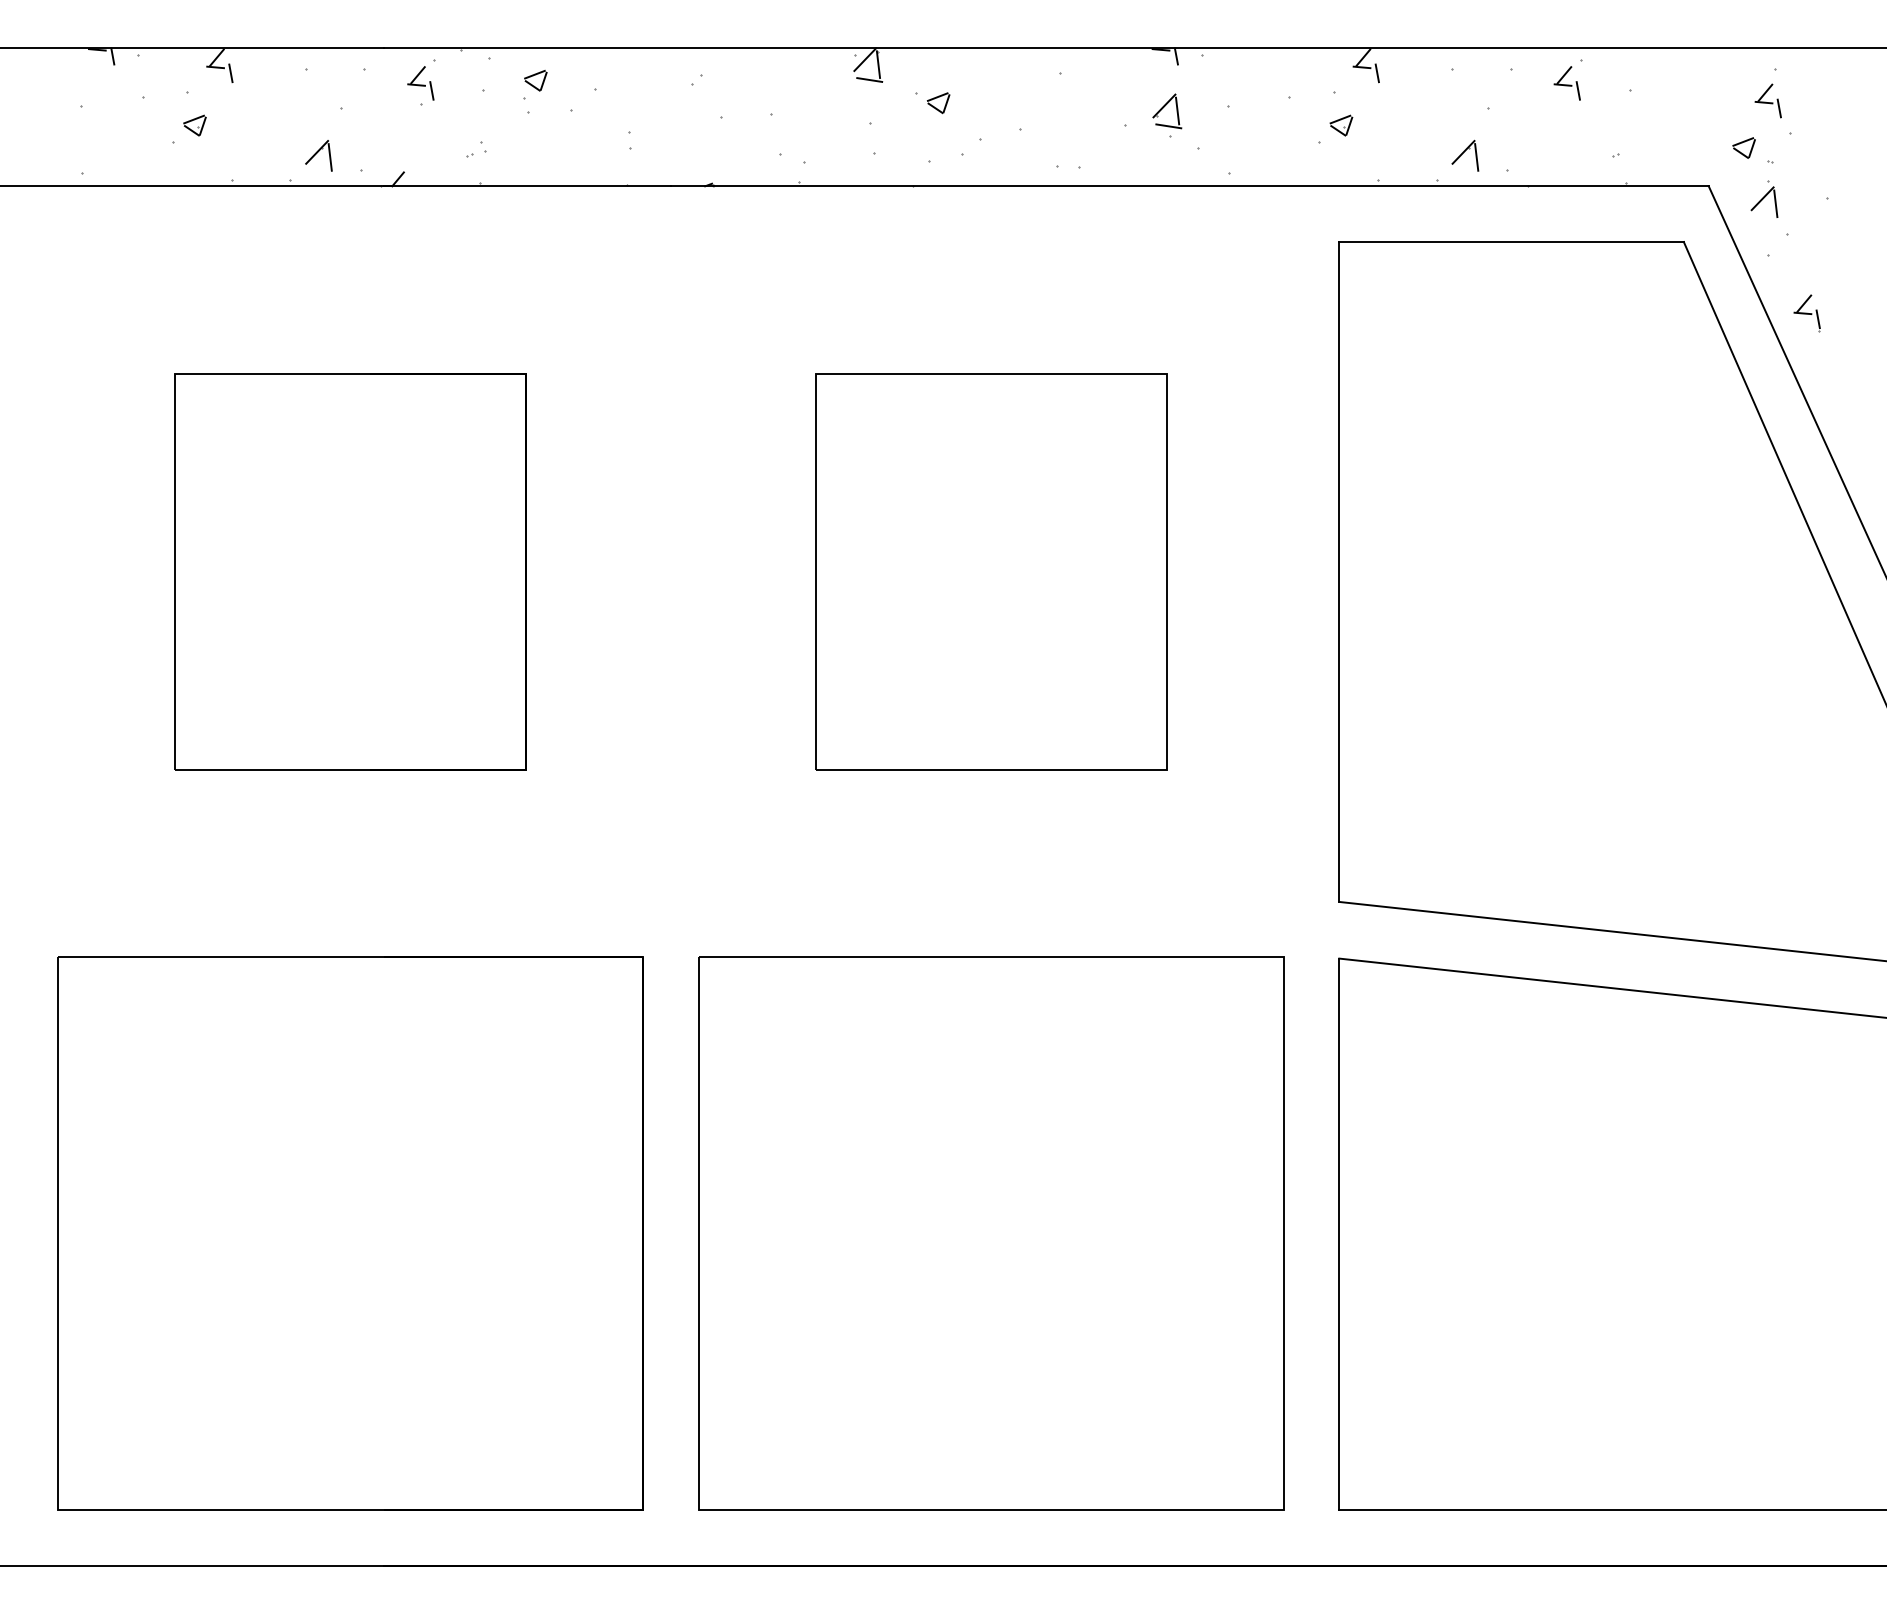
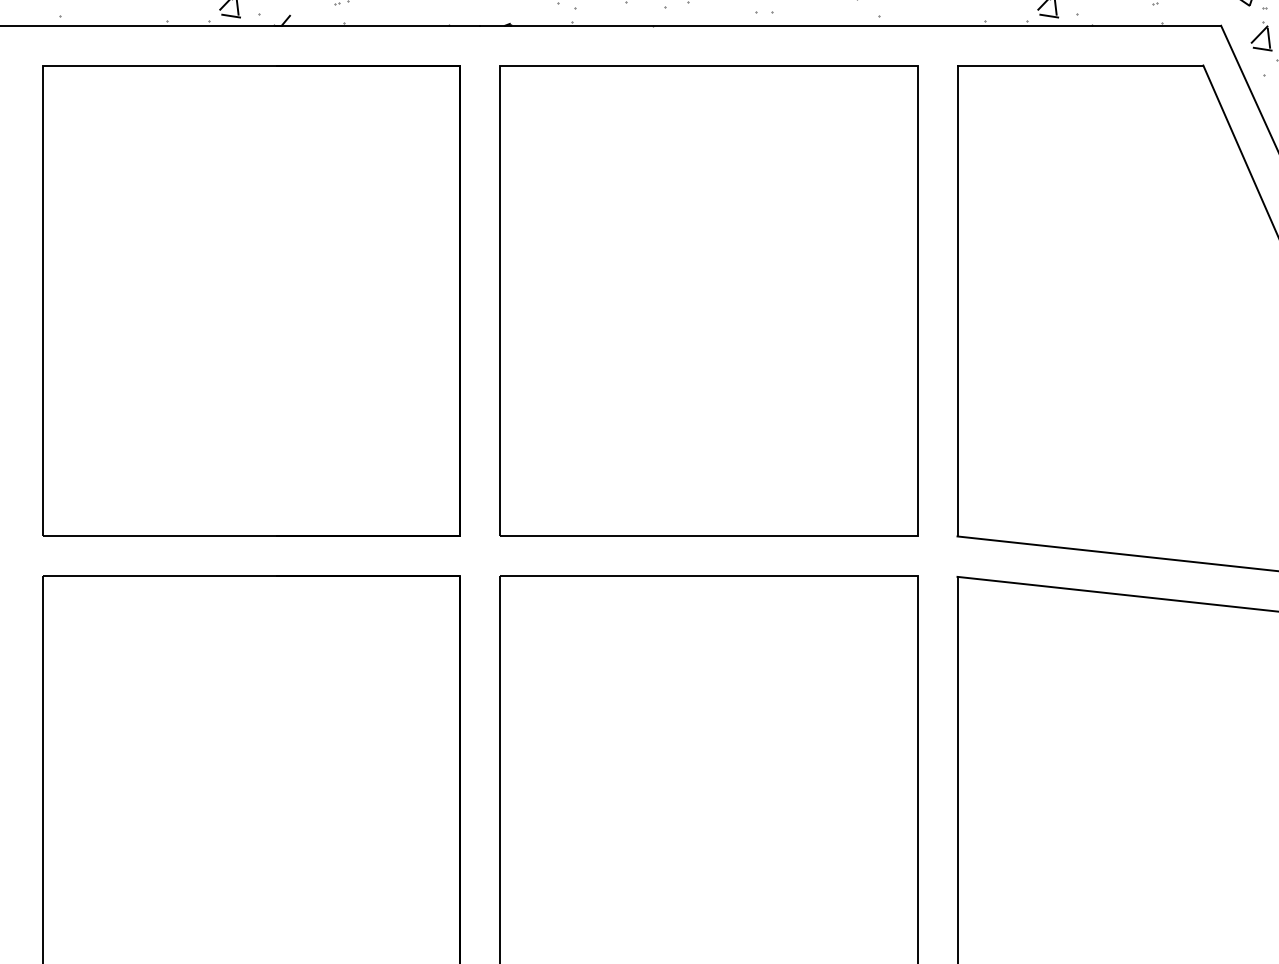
line: (321, 172) -> (231, 15), added
line: (1467, 172) -> (1048, 15), added
line: (1766, 219) -> (1262, 49), added
part: (350, 571) -> (251, 300), size x1.67
part: (991, 571) -> (709, 300), size x1.67

